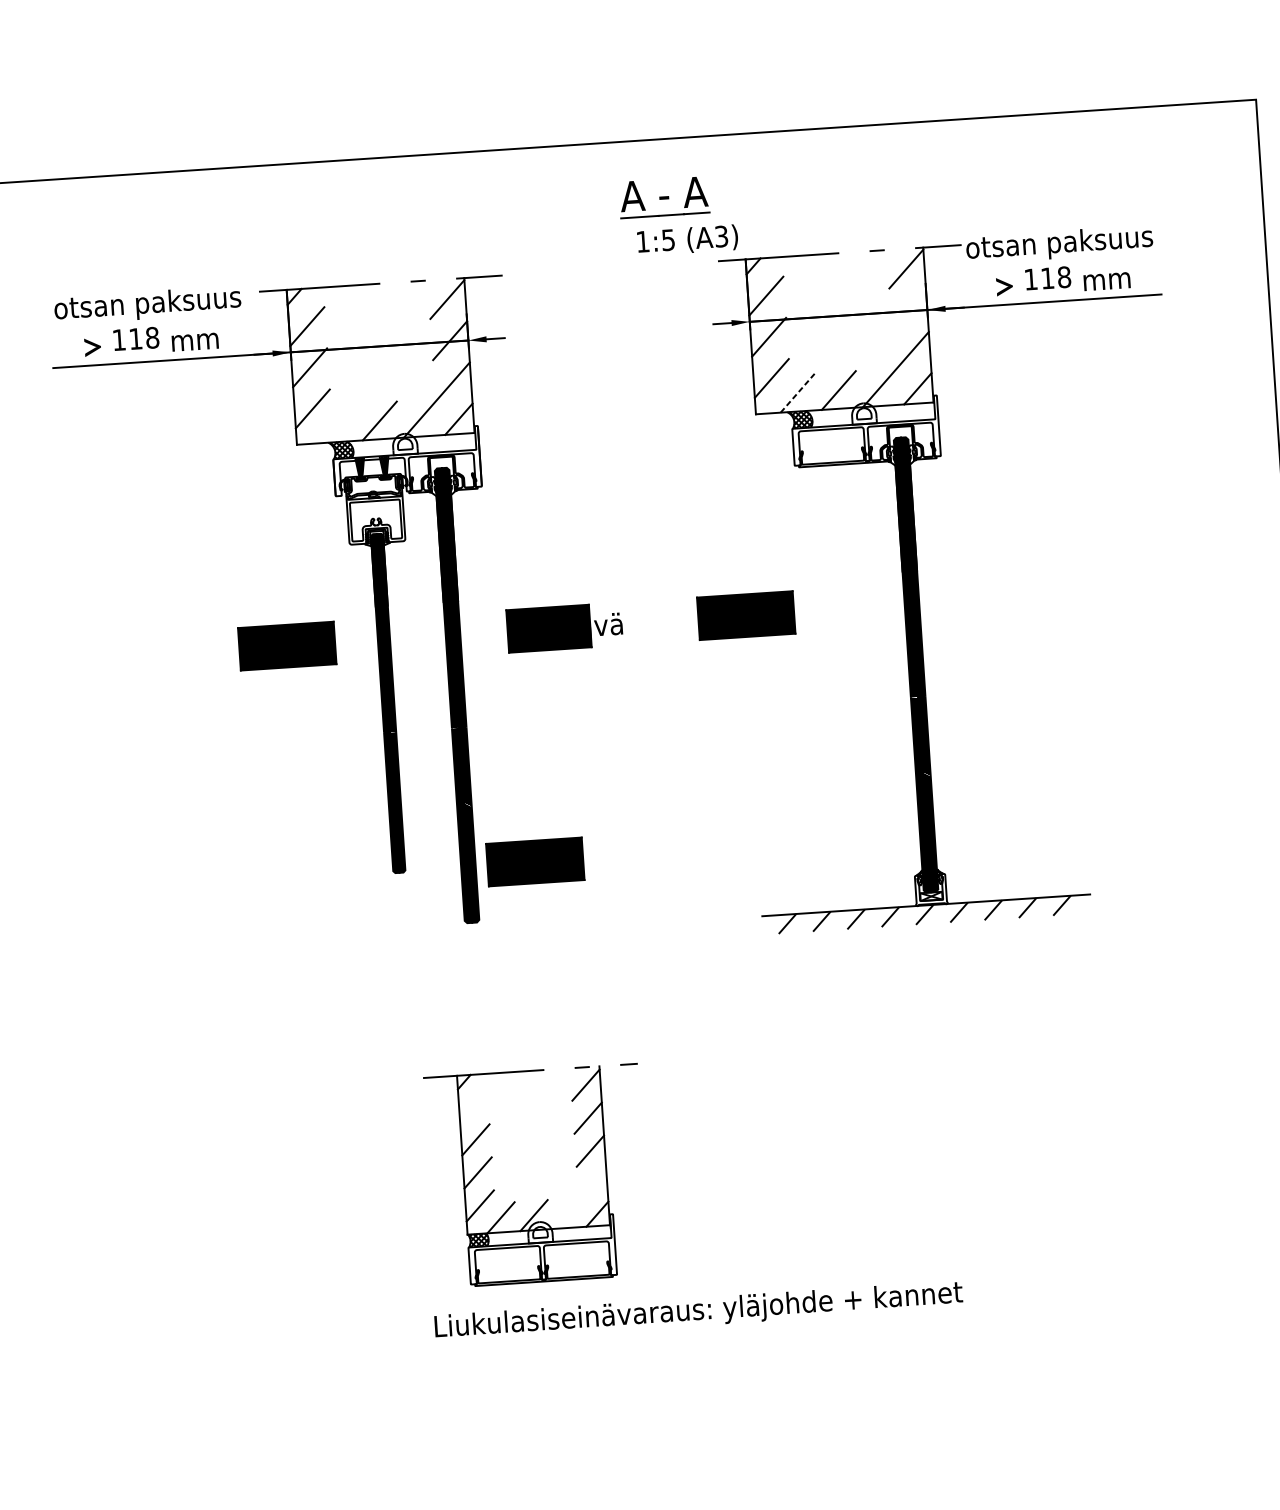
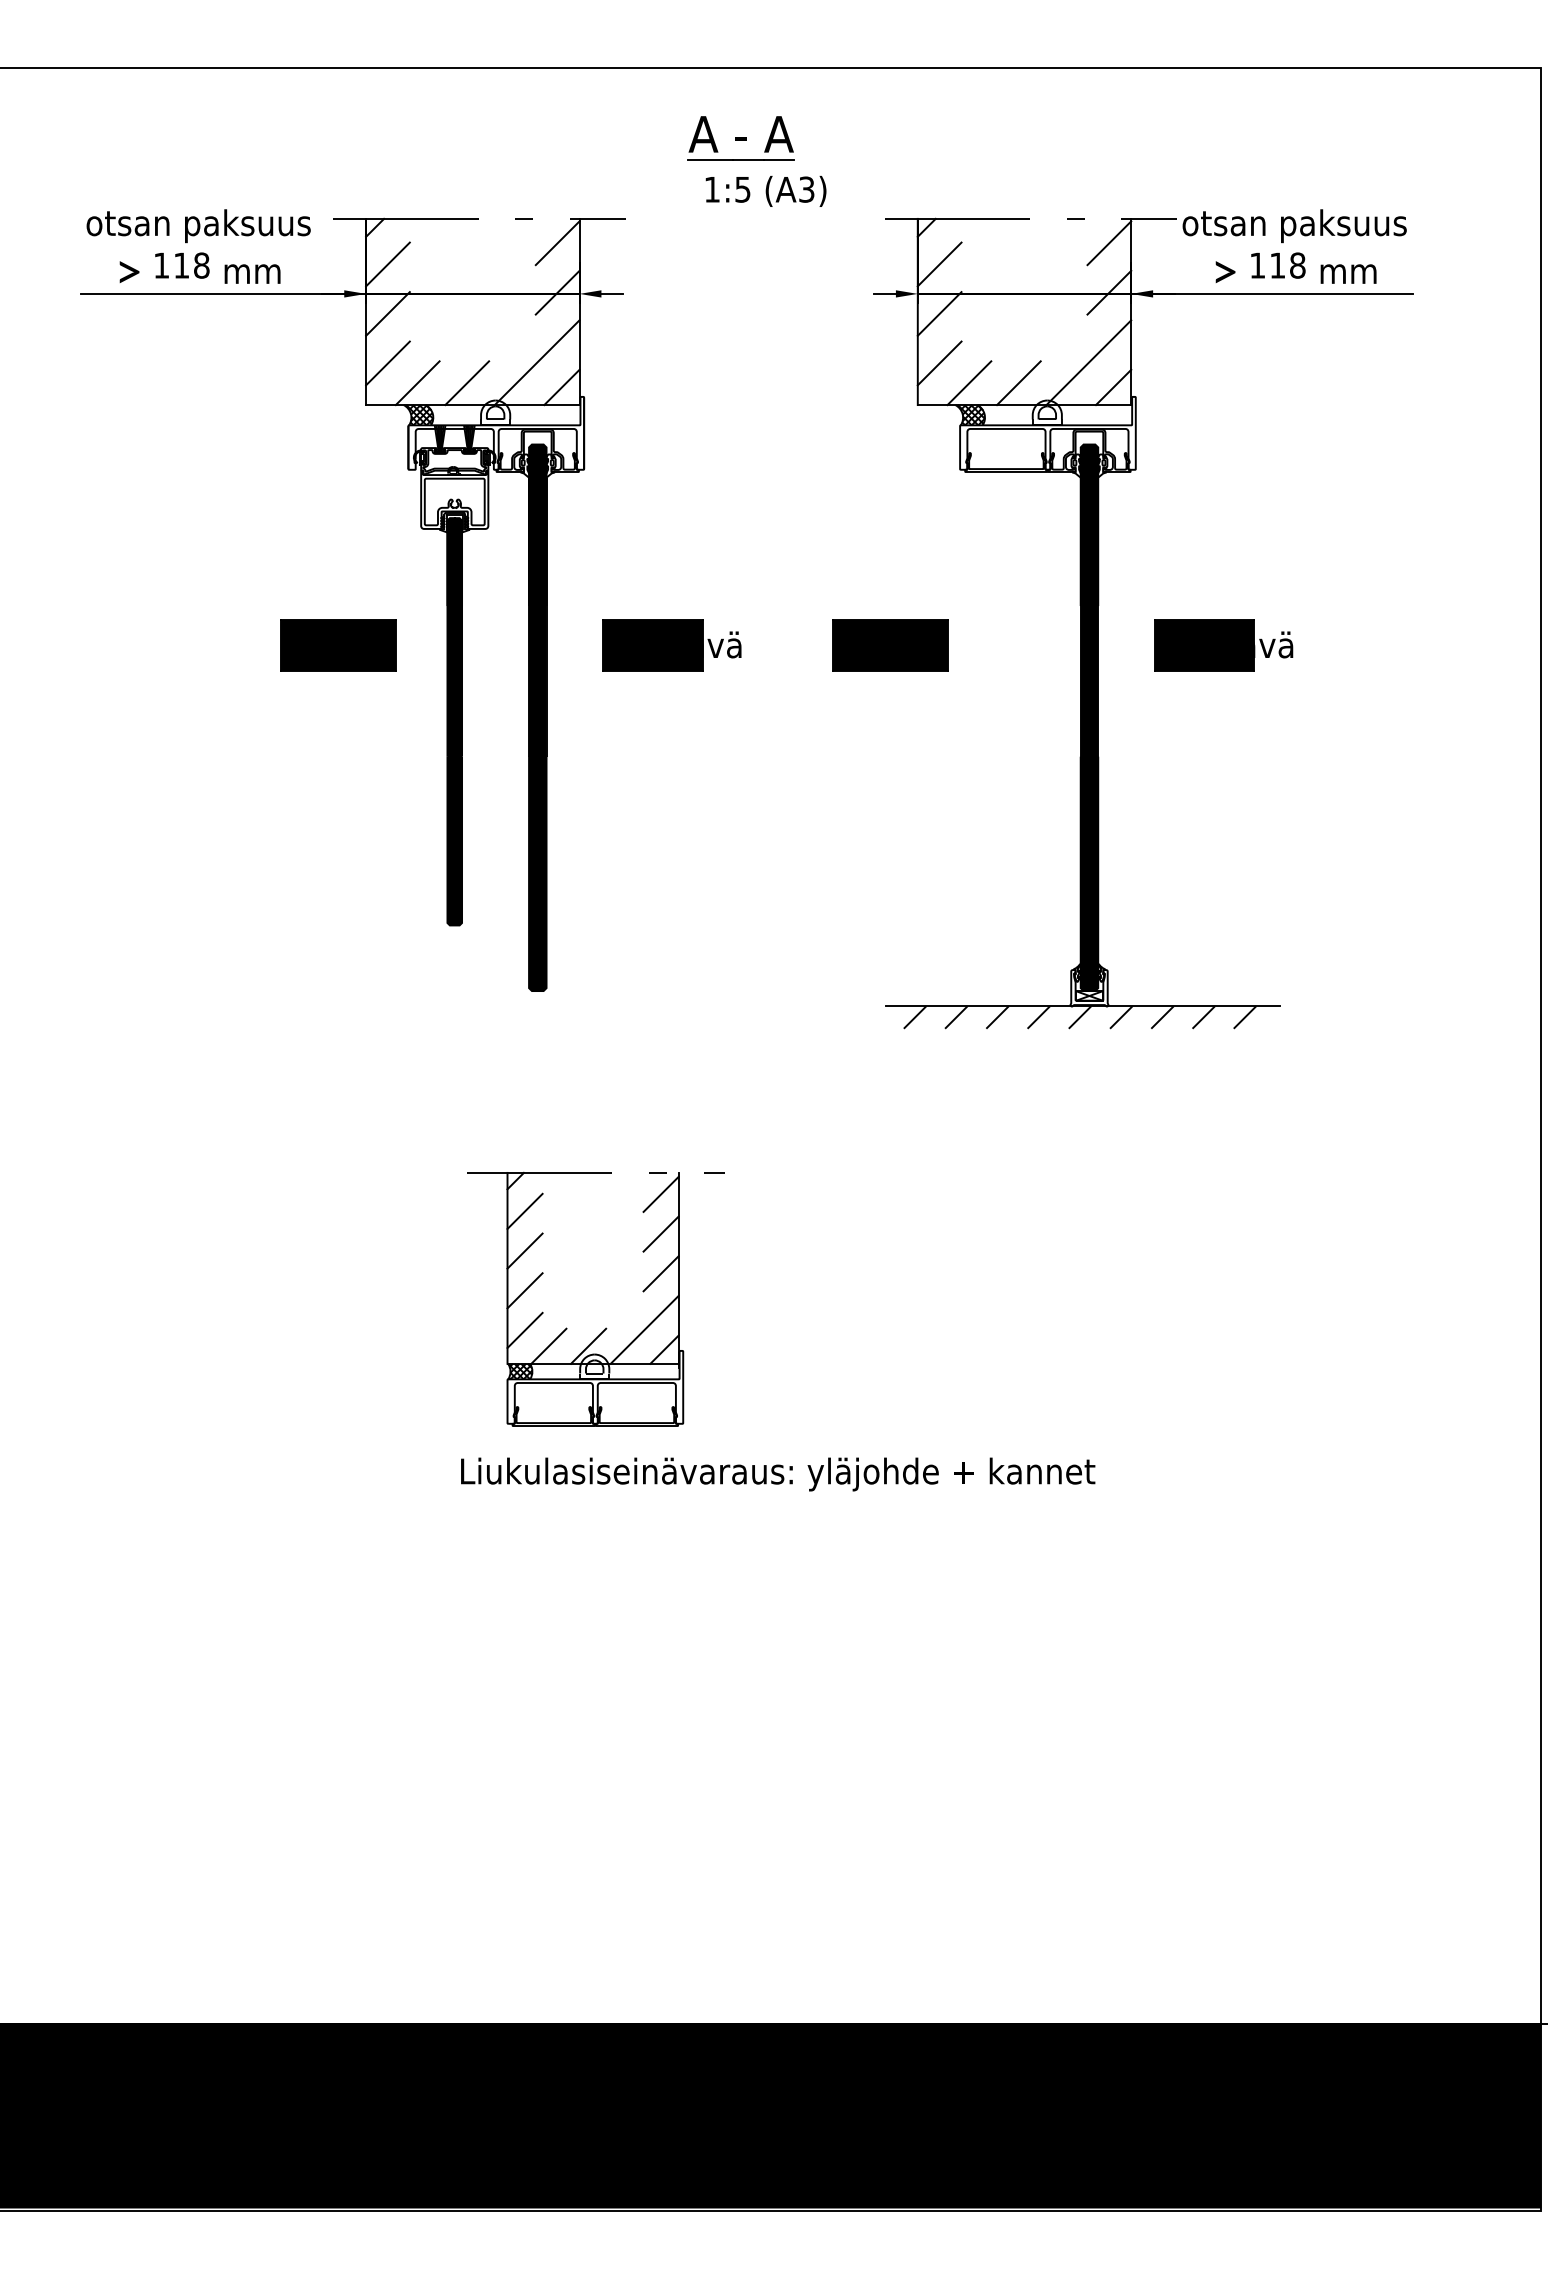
part: (678, 215) -> (756, 161), moved
line: (909, 310) -> (1109, 292), added
line: (797, 393) -> (969, 383), dashed -> solid
line: (338, 424) -> (417, 383), added
part: (1023, 597) -> (1223, 645), added
part: (535, 862) -> (618, 923), removed
line: (473, 1106) -> (524, 1210), added
line: (579, 1198) -> (644, 1329), added

